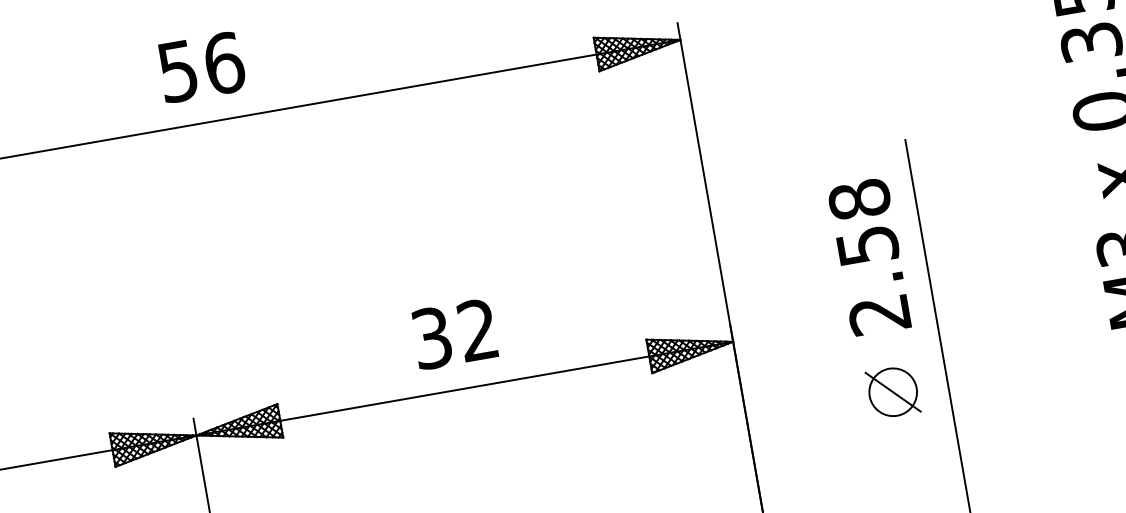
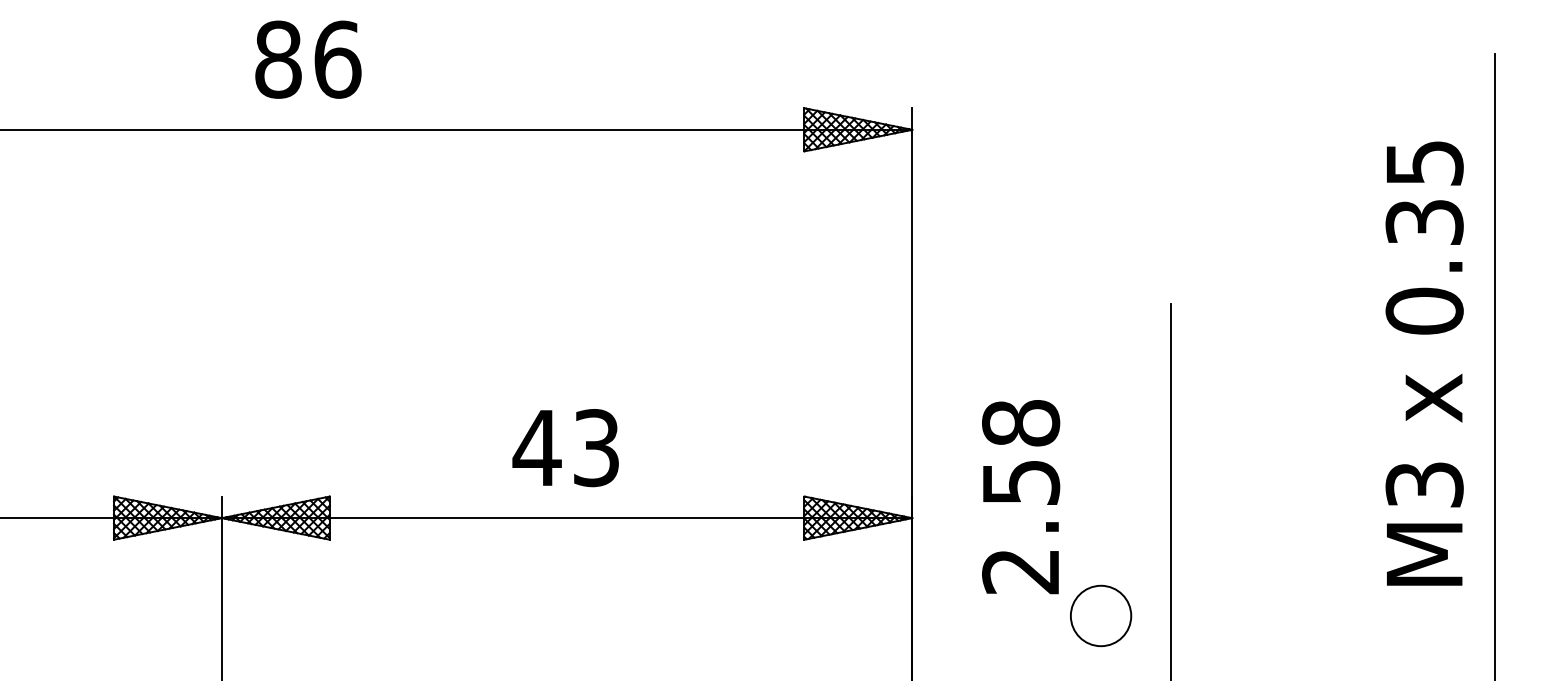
text: (178, 71) -> (278, 59), 56 -> 86
text: (870, 257) -> (1021, 497), moved
text: (454, 334) -> (565, 448), 32 -> 43
line: (892, 391) -> (1100, 615), removed

